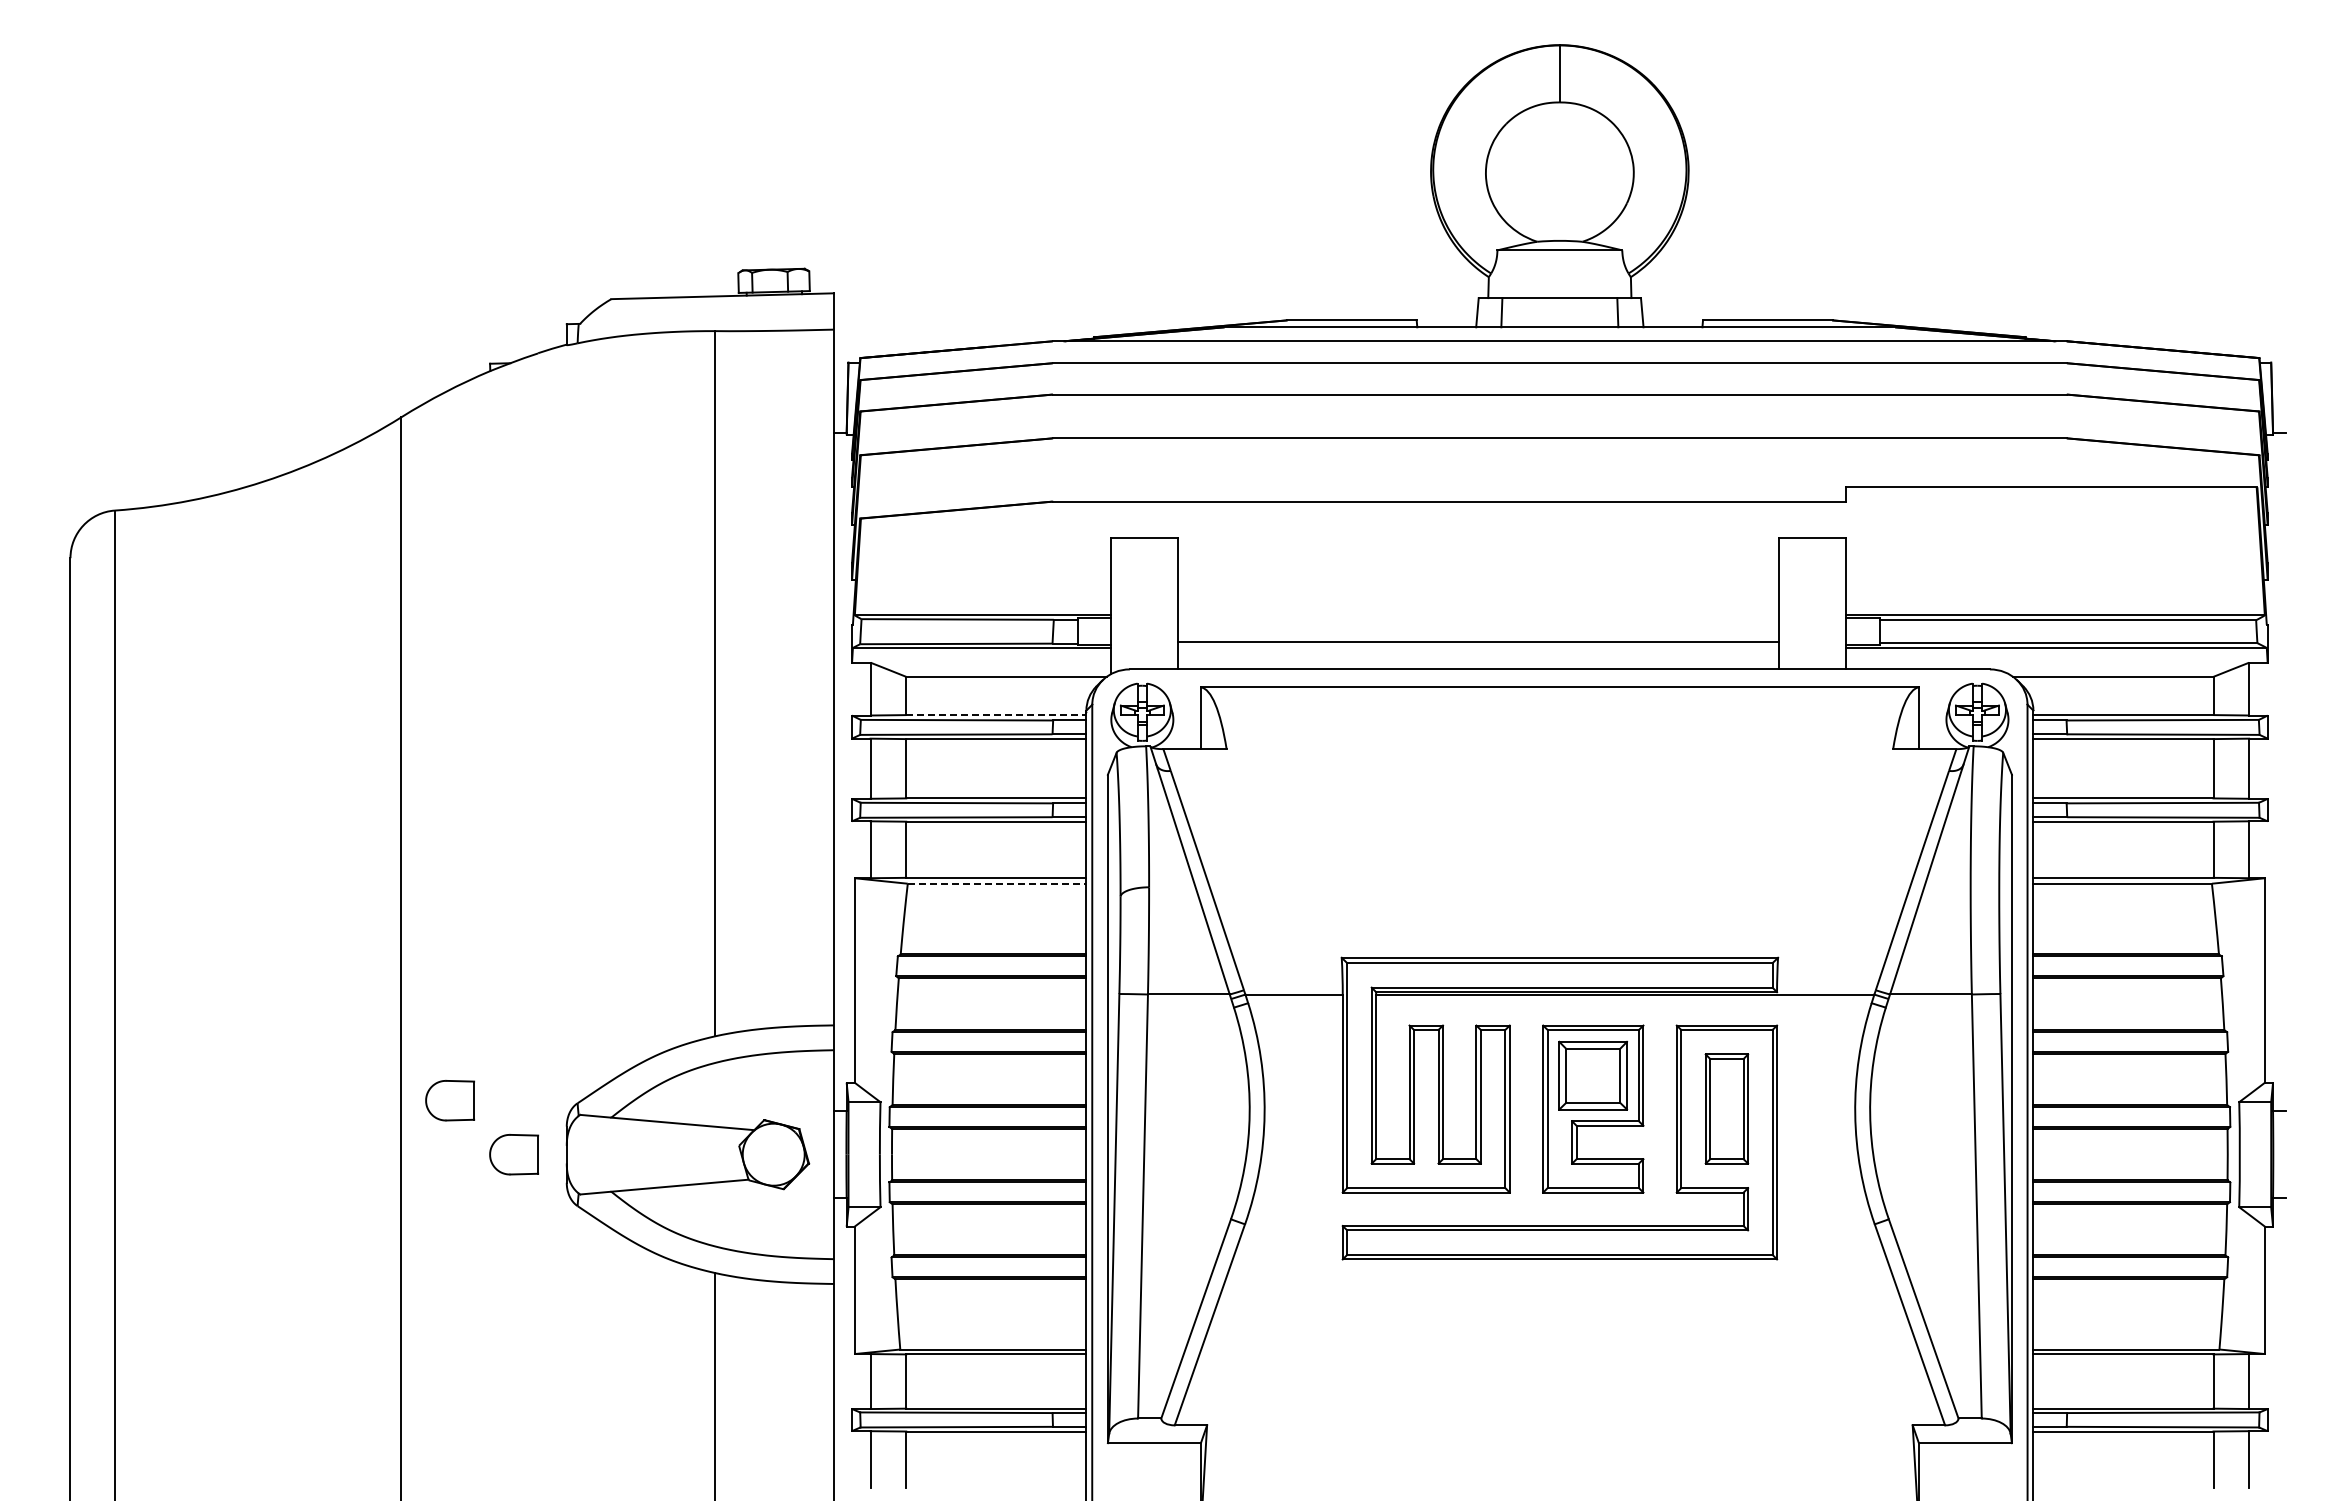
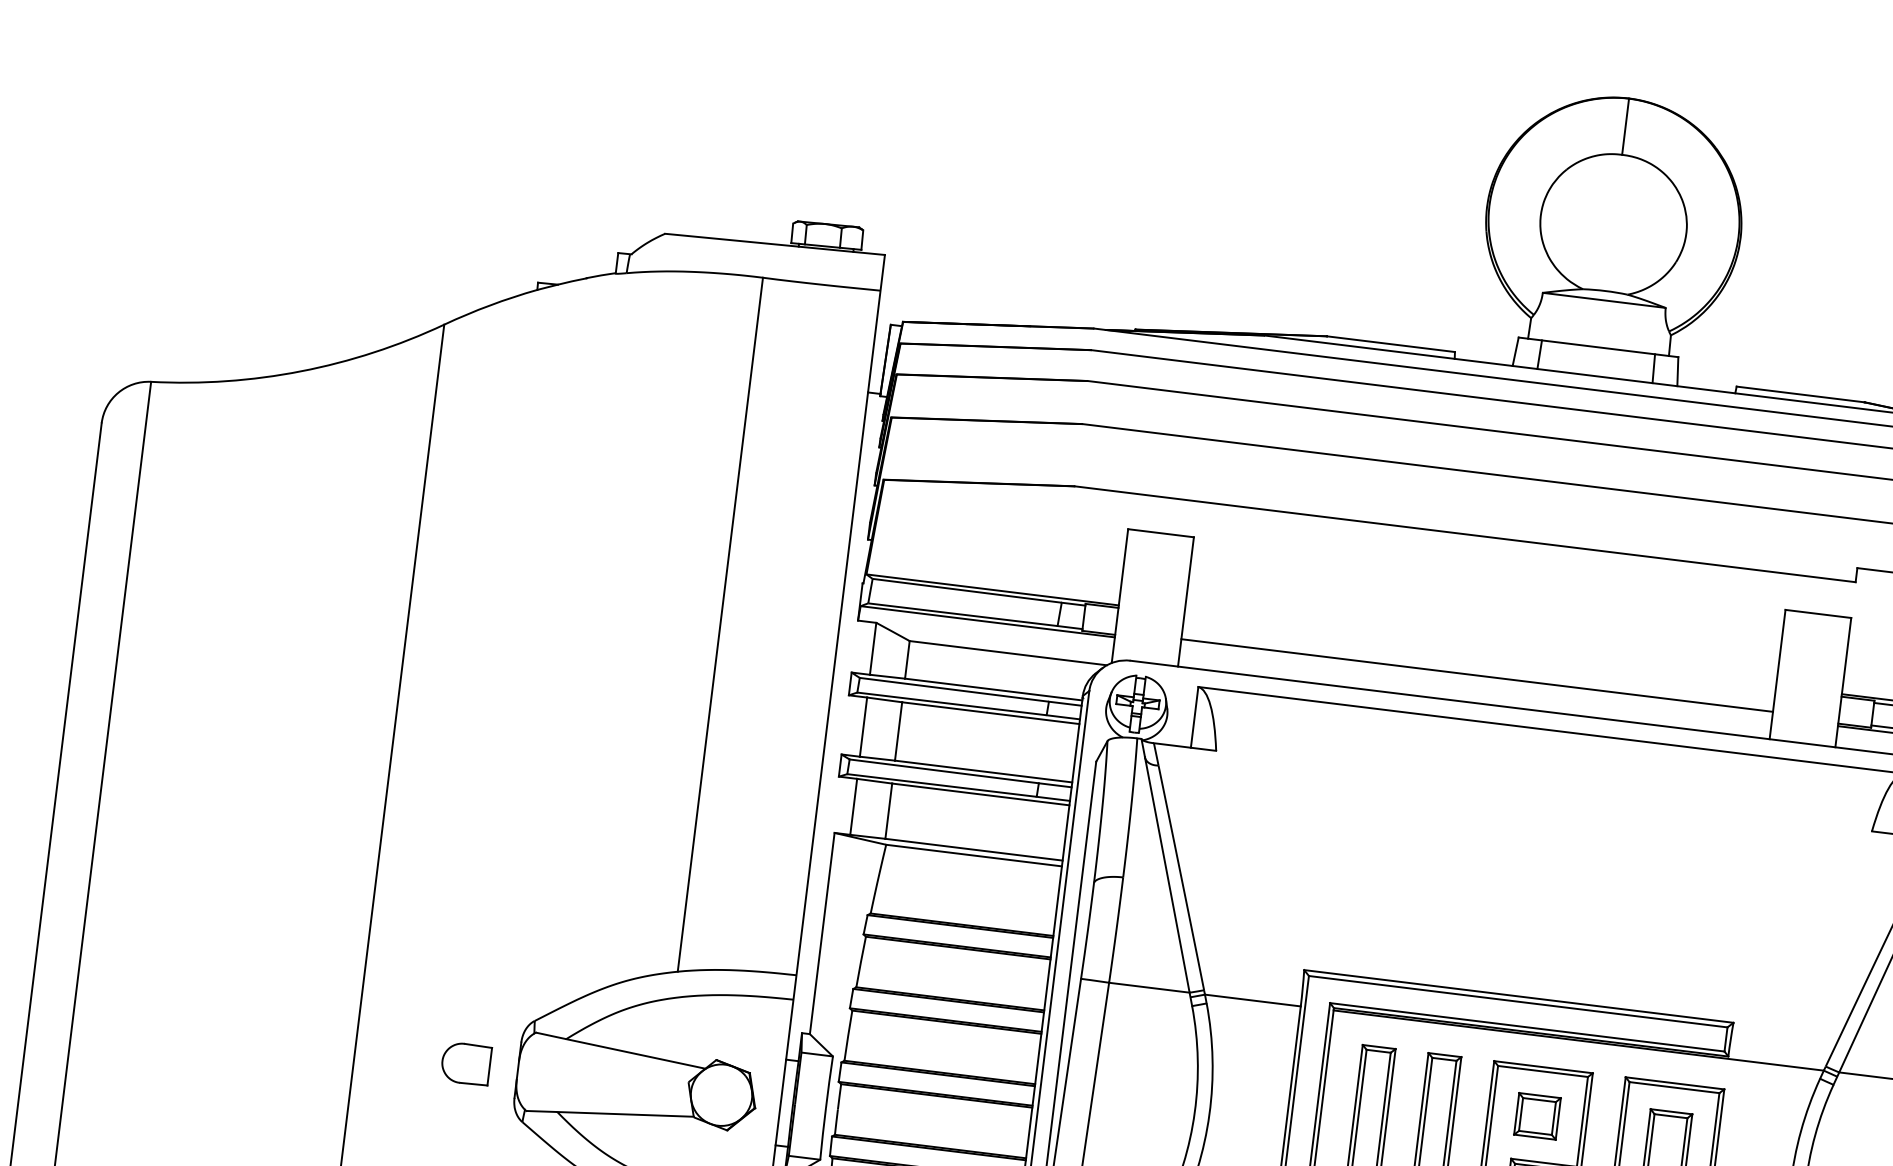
line: (996, 715) -> (993, 689), dashed -> solid
line: (997, 883) -> (974, 855), dashed -> solid
part: (1593, 1075) -> (1537, 1116), size x0.62
part: (449, 1100) -> (409, 1002), removed

